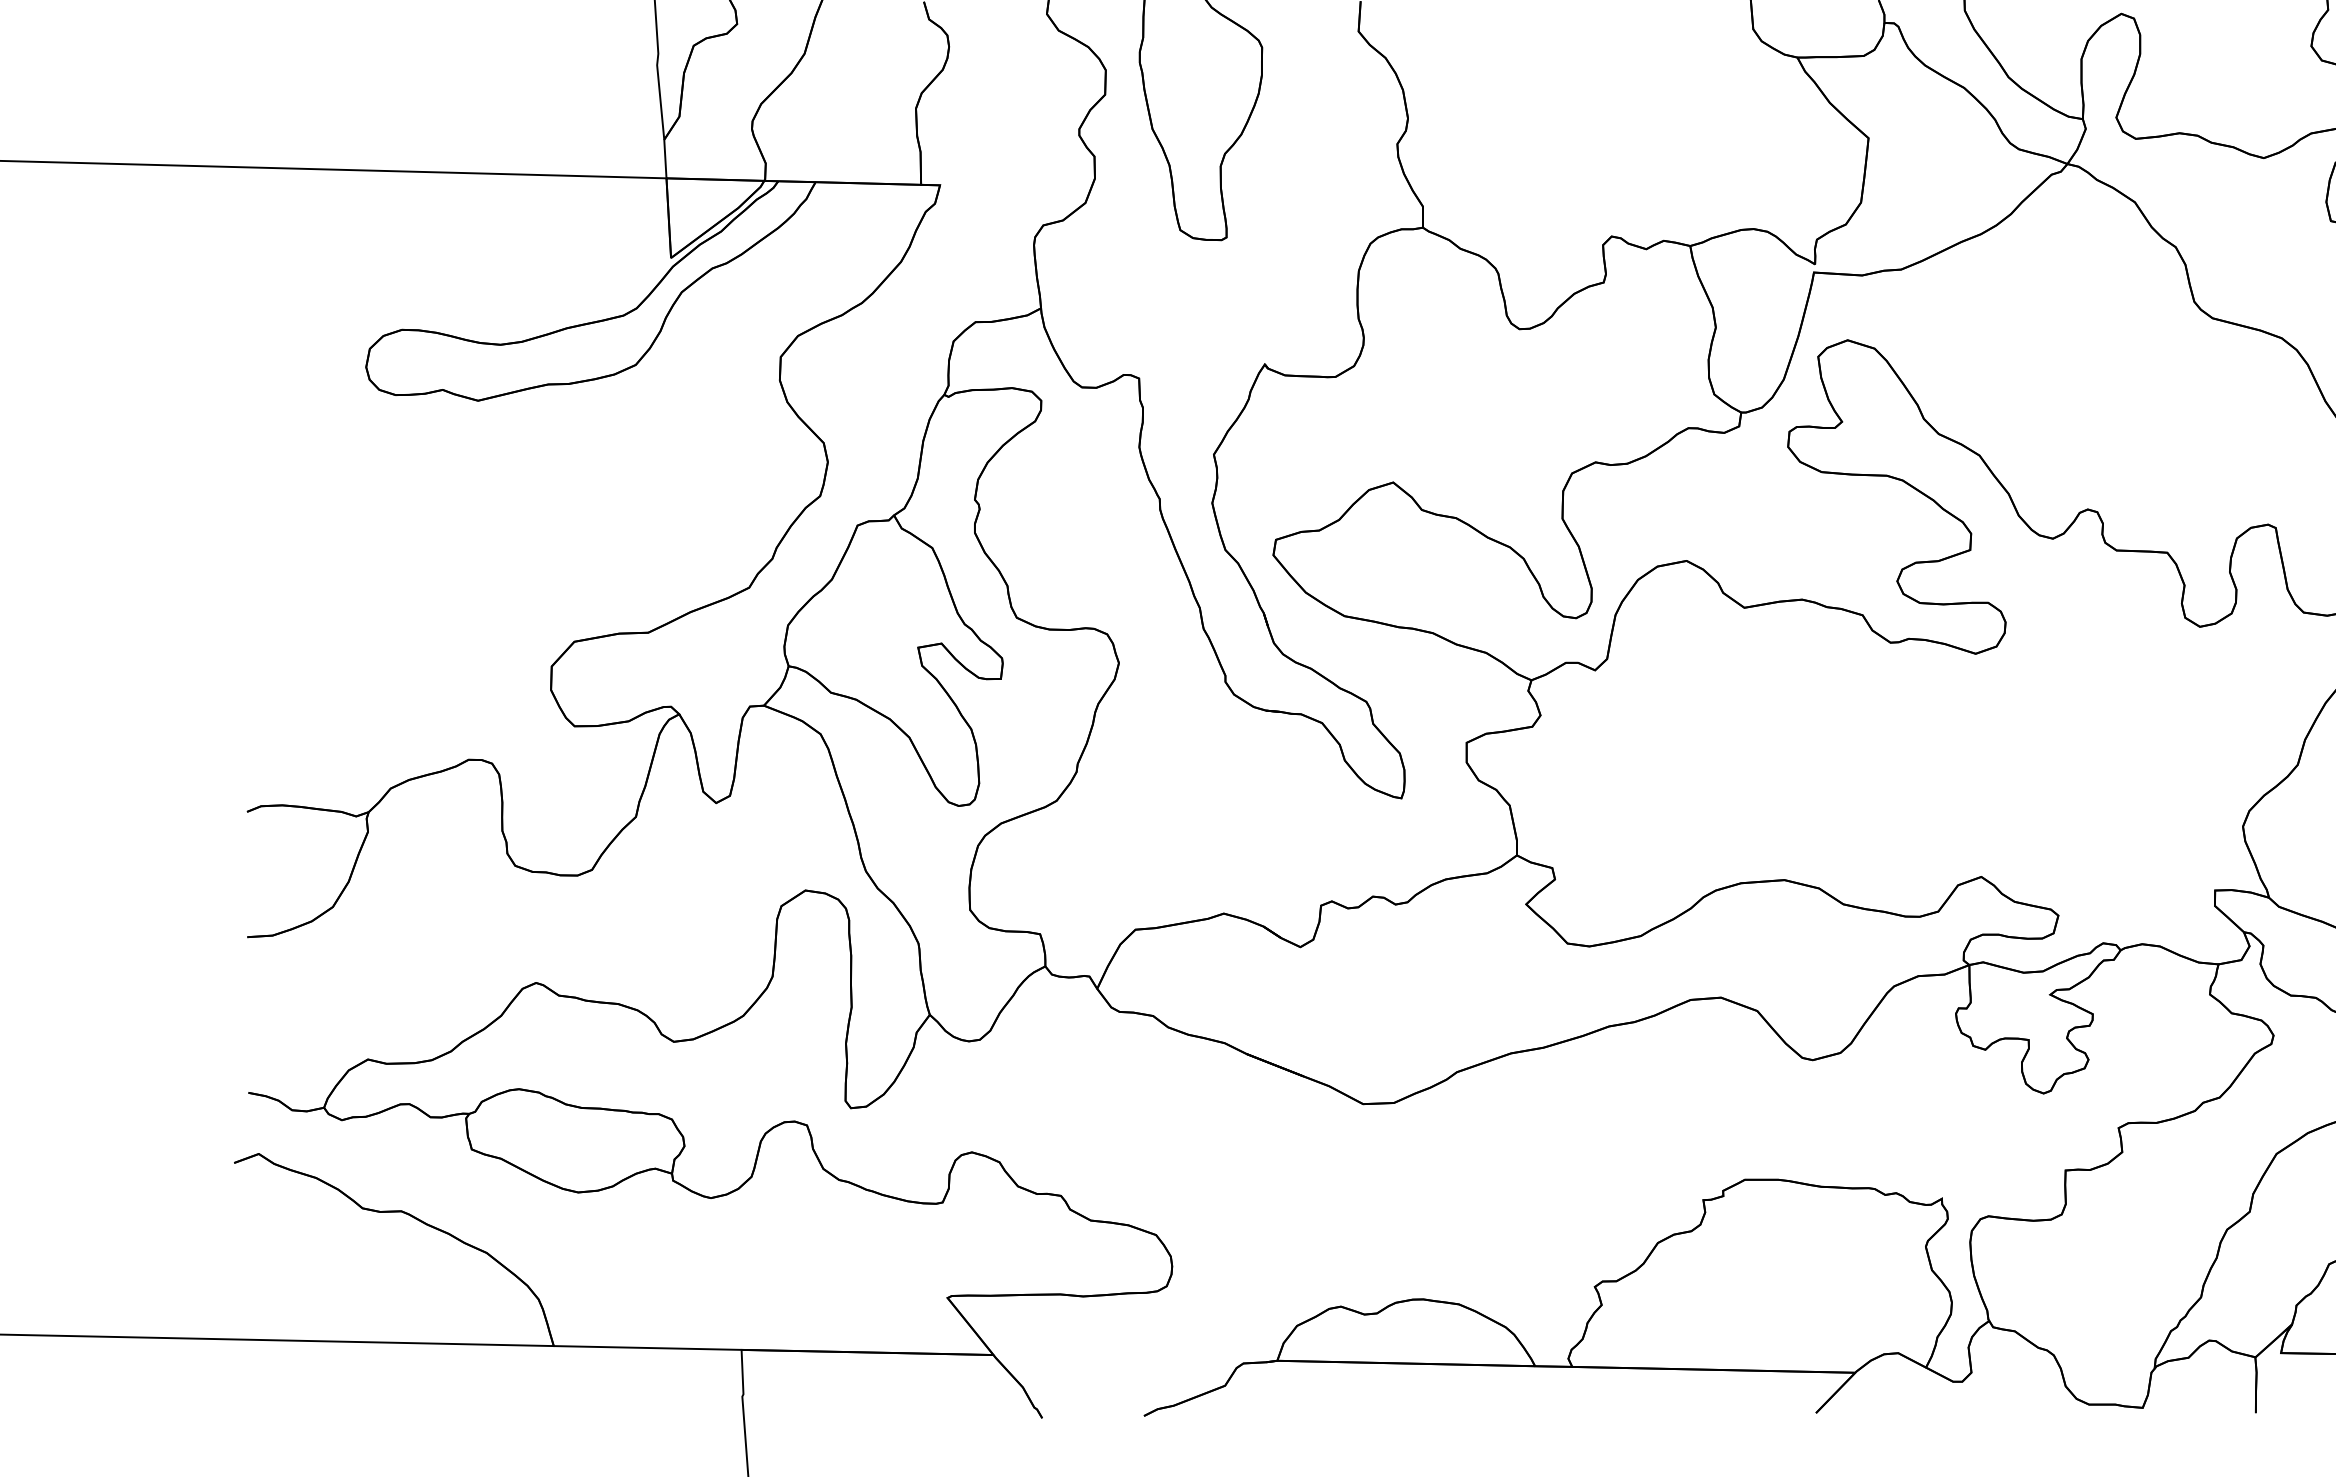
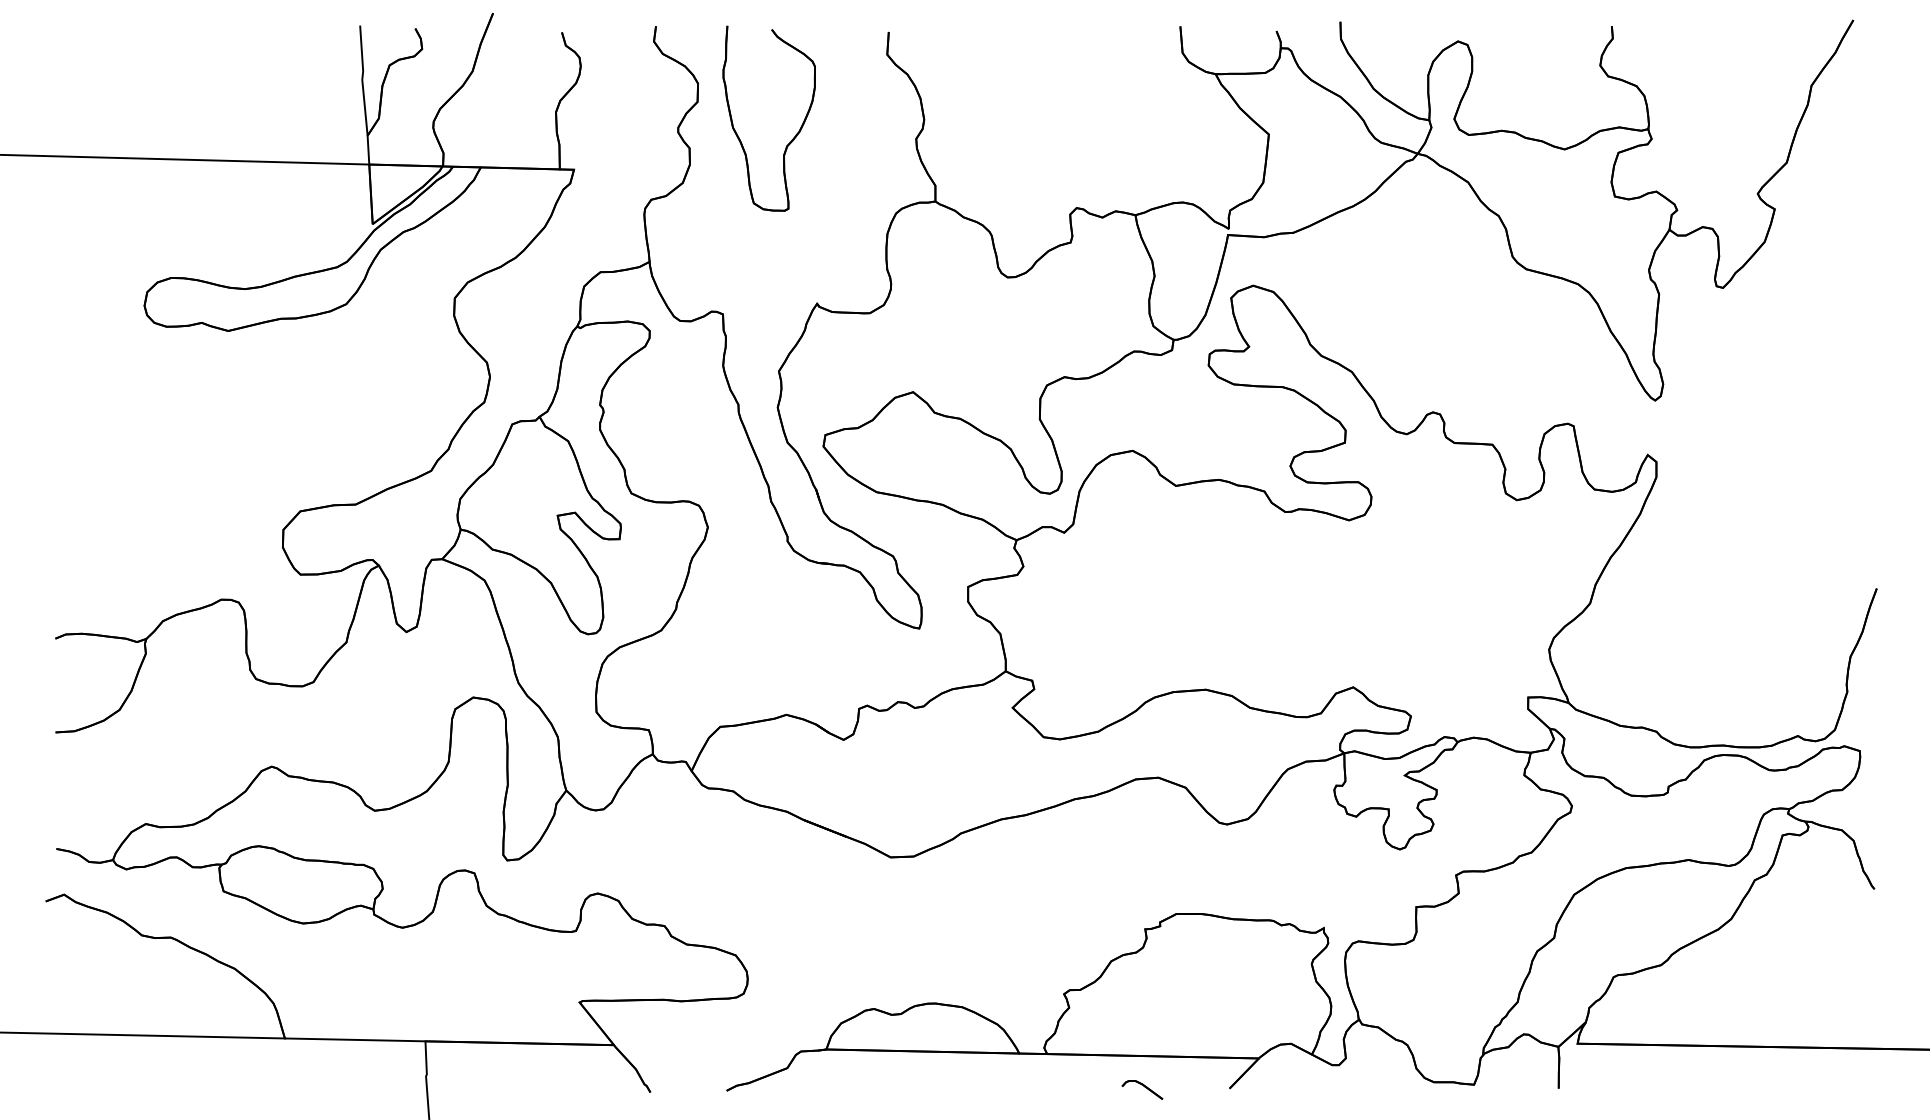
part: (1699, 1414) -> (1142, 1089), added

